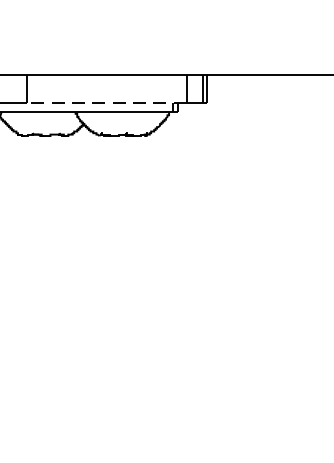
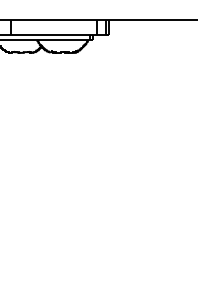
line: (105, 103) -> (53, 35), dashed -> solid

